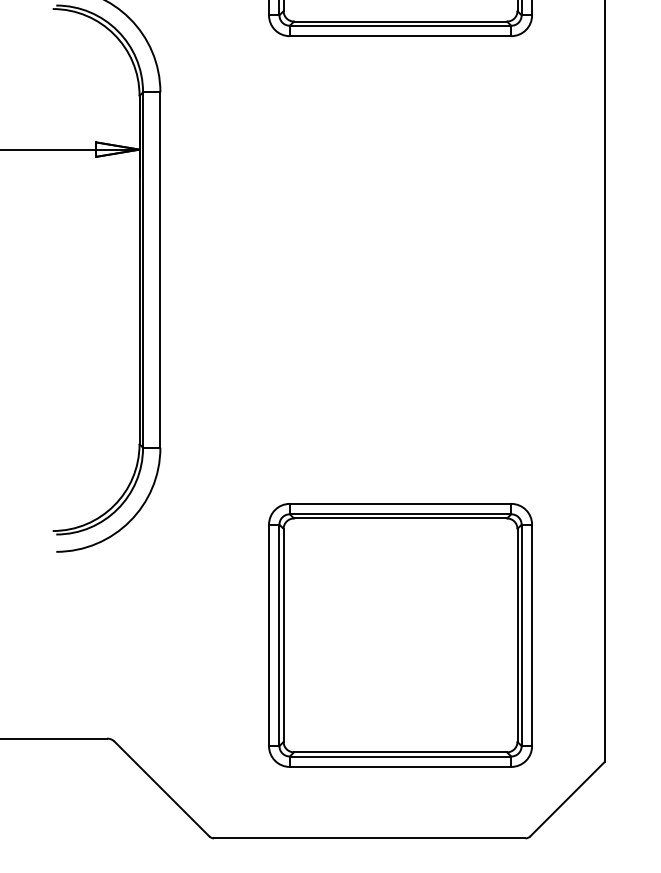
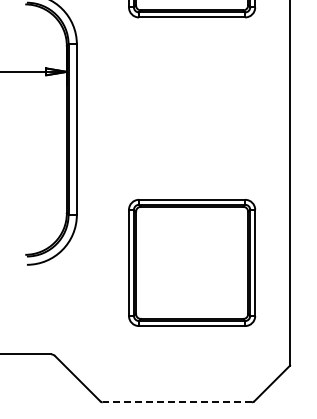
part: (401, 634) -> (192, 262), moved
line: (370, 838) -> (177, 402), solid -> dashed

